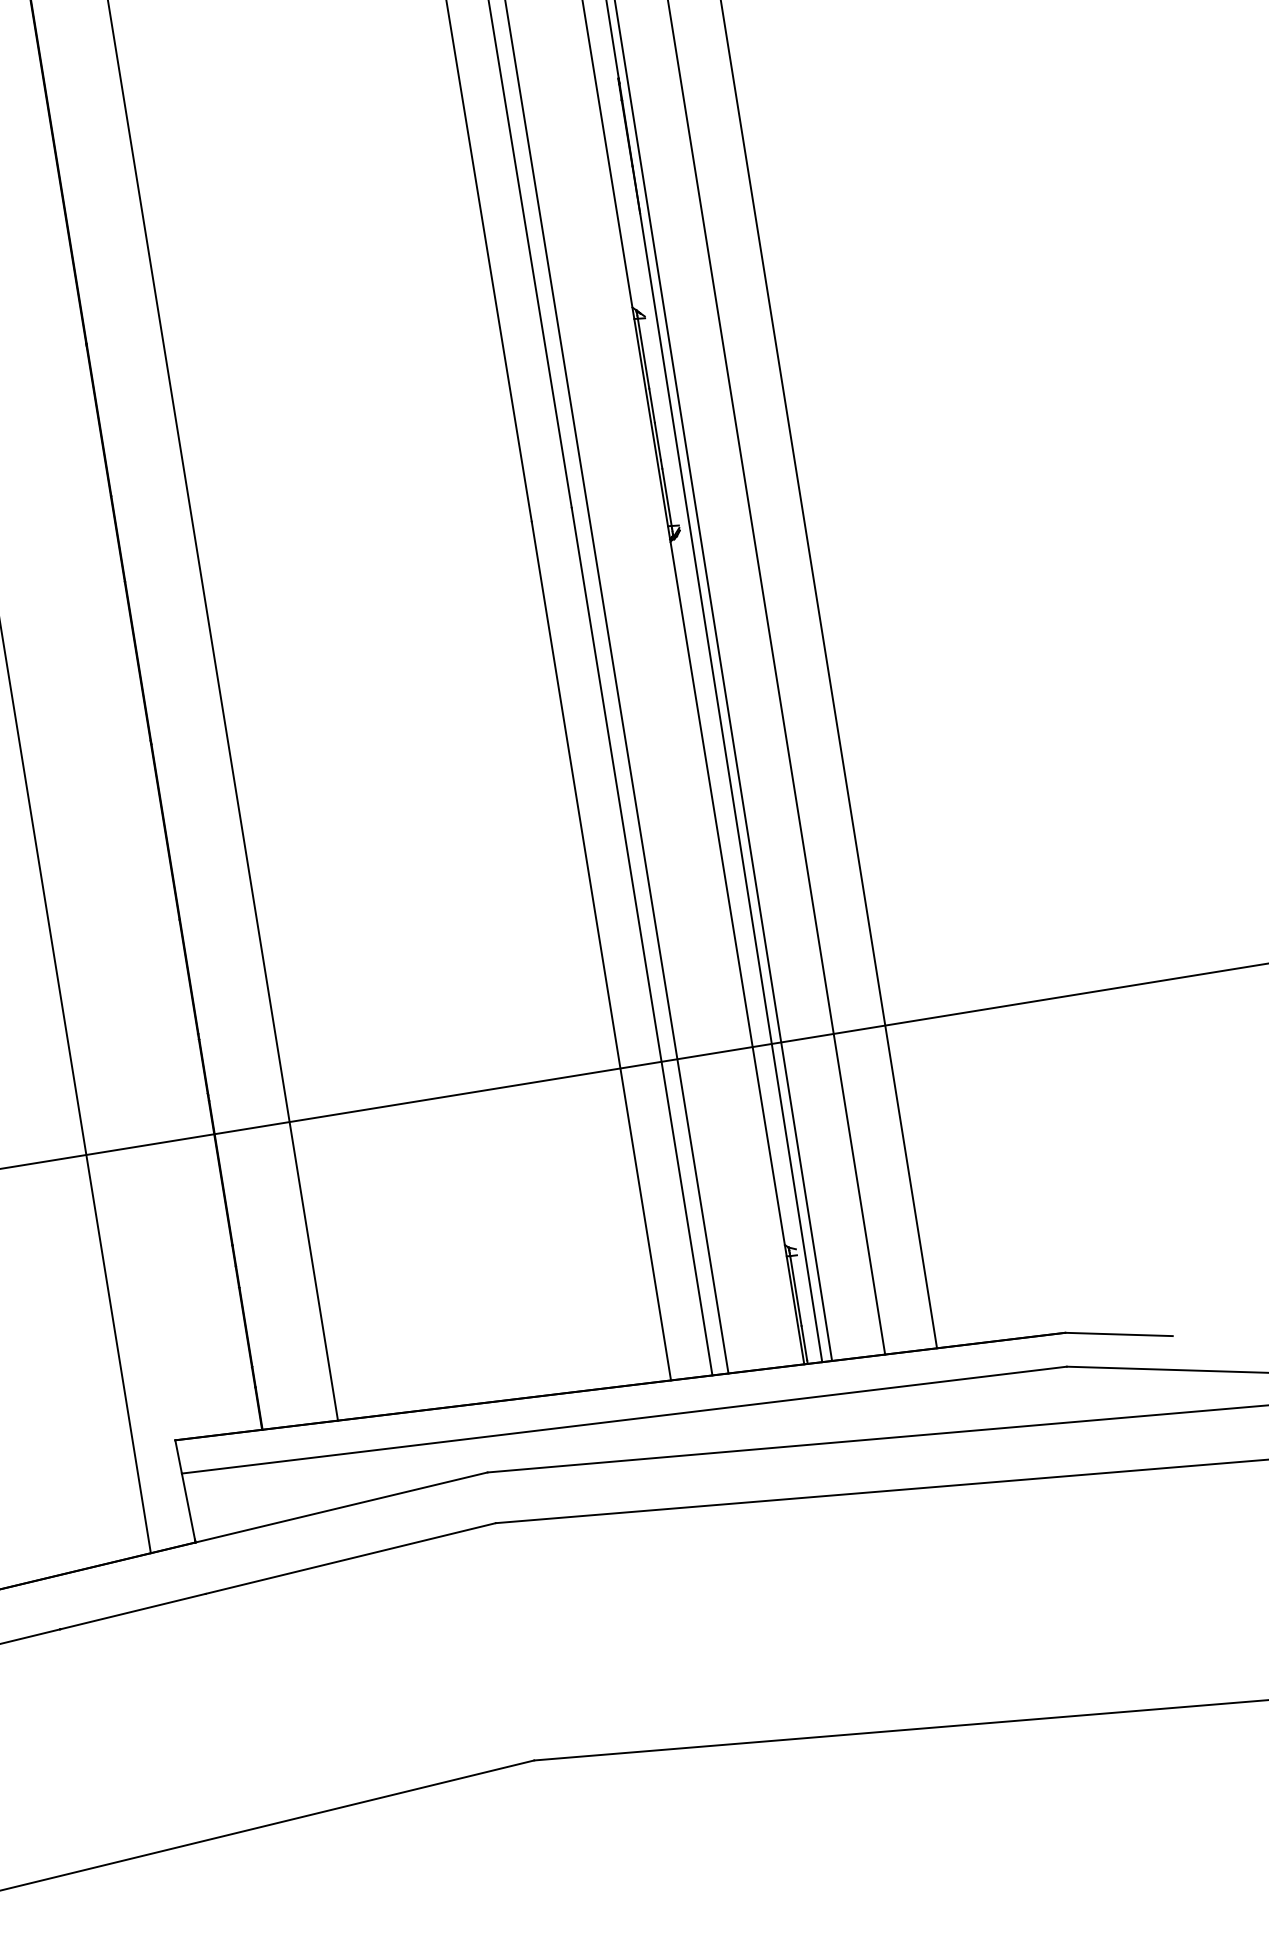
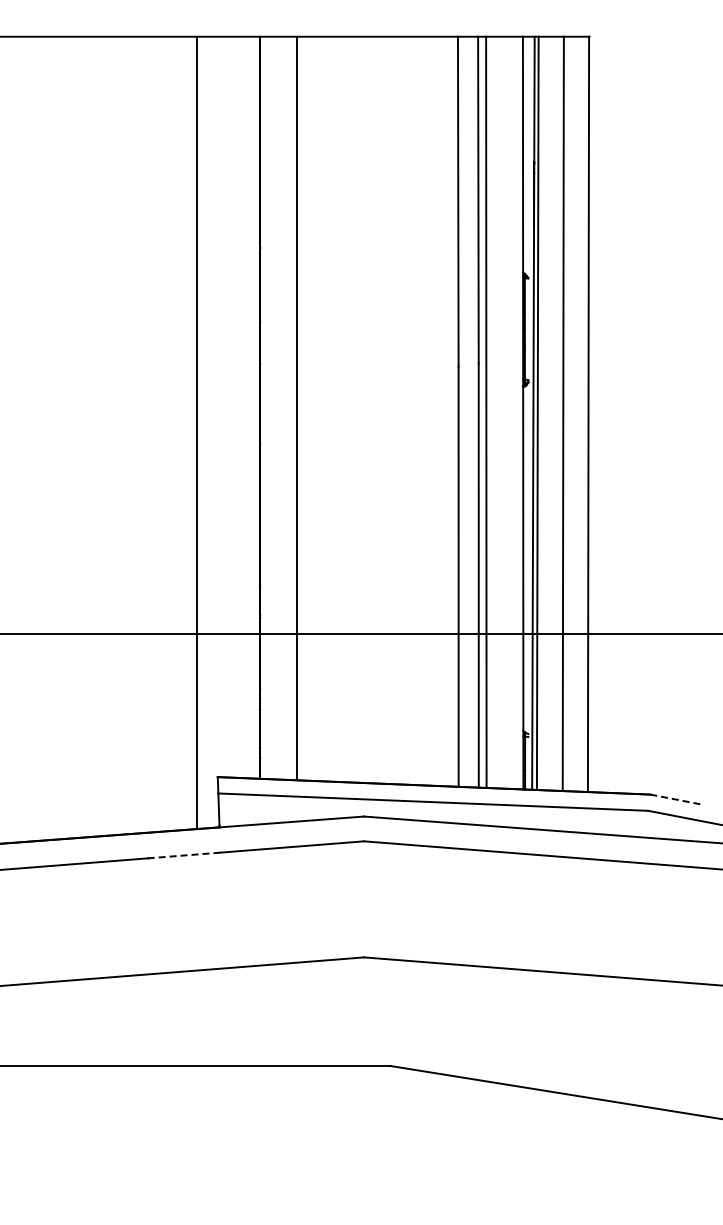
line: (1118, 1334) -> (675, 799), solid -> dashed
line: (131, 1611) -> (183, 855), solid -> dashed

